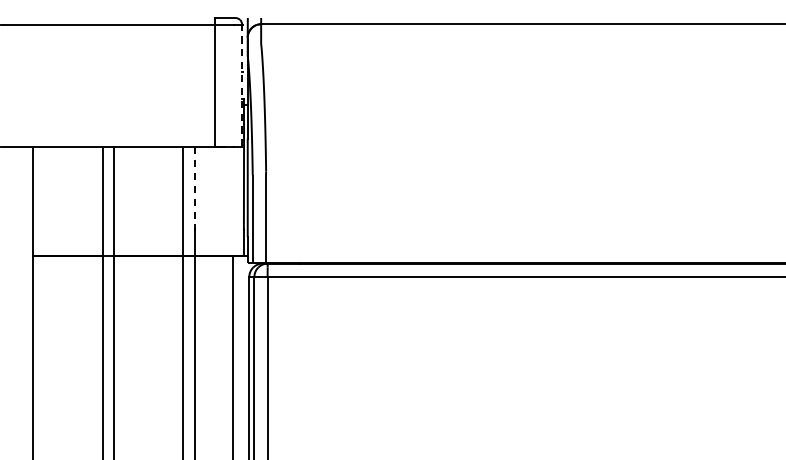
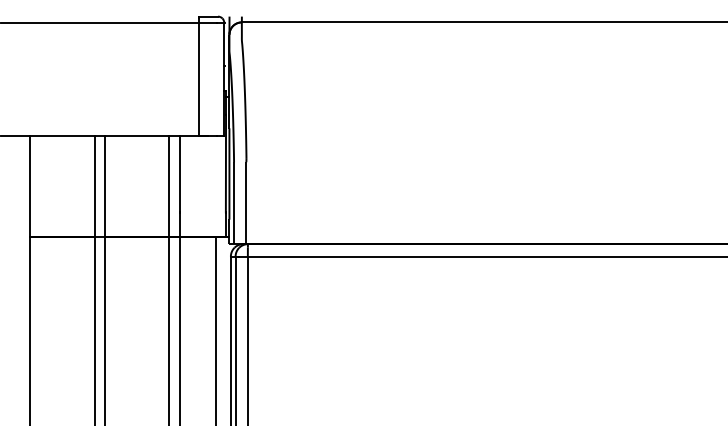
line: (242, 85) -> (224, 79), dashed -> solid
line: (194, 188) -> (180, 174), dashed -> solid

